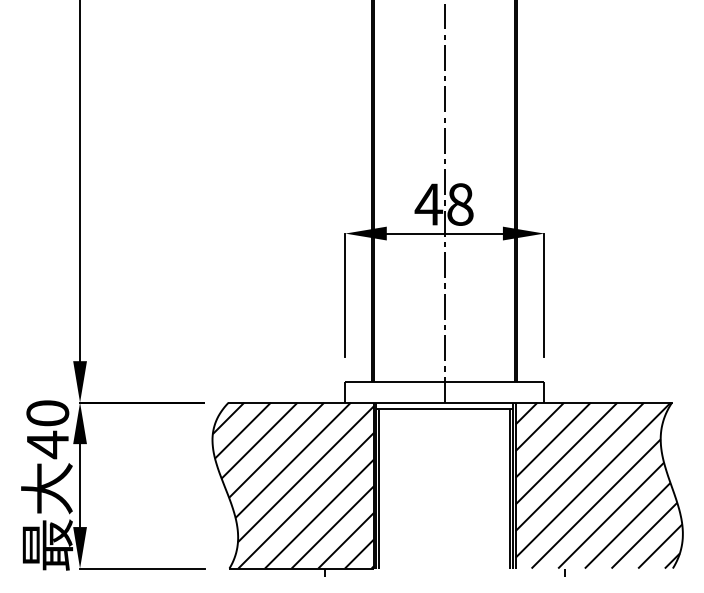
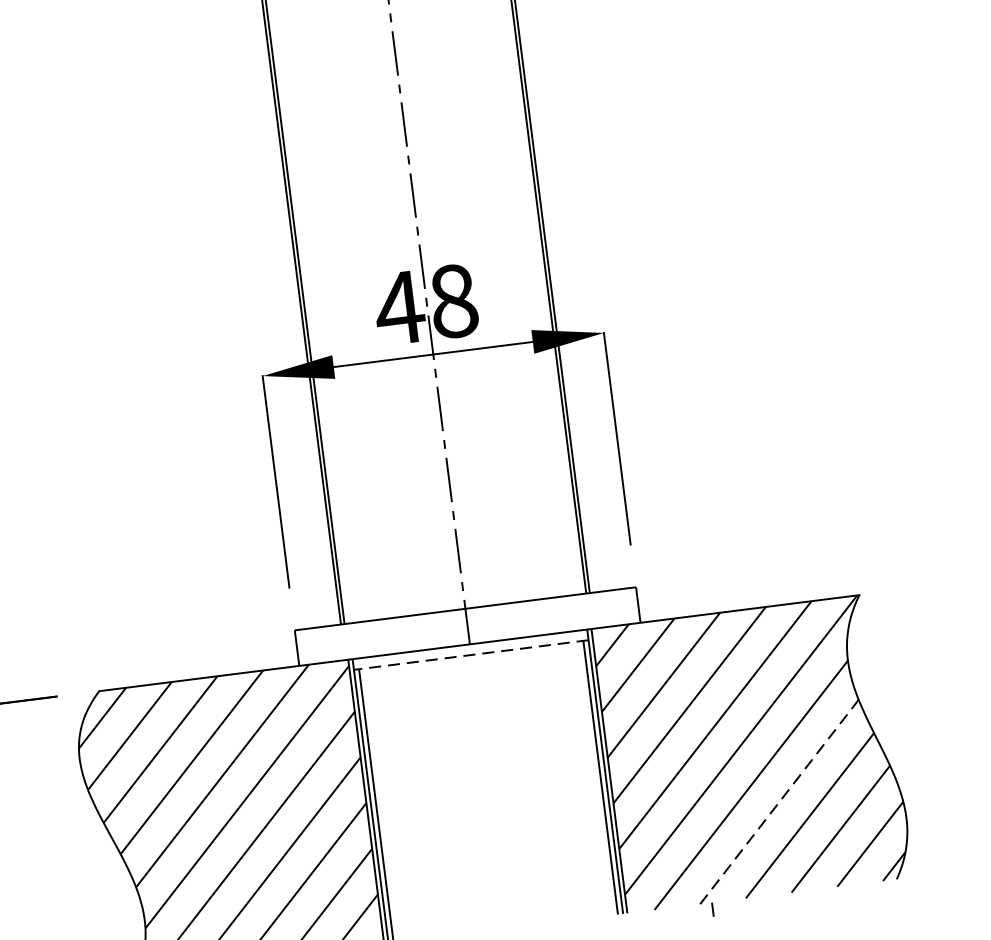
line: (444, 408) -> (470, 654), solid -> dashed
line: (611, 515) -> (780, 801), solid -> dashed

